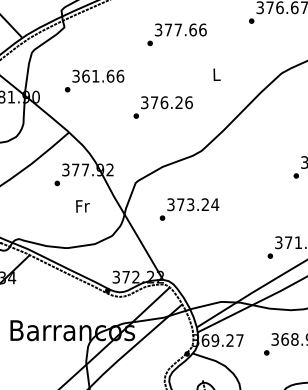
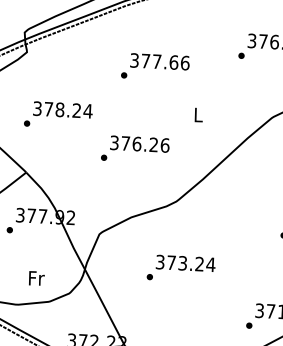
text: (103, 75) -> (68, 109), 361.66 -> 378.24
text: (82, 206) -> (36, 278), moved
text: (189, 209) -> (181, 268), moved

